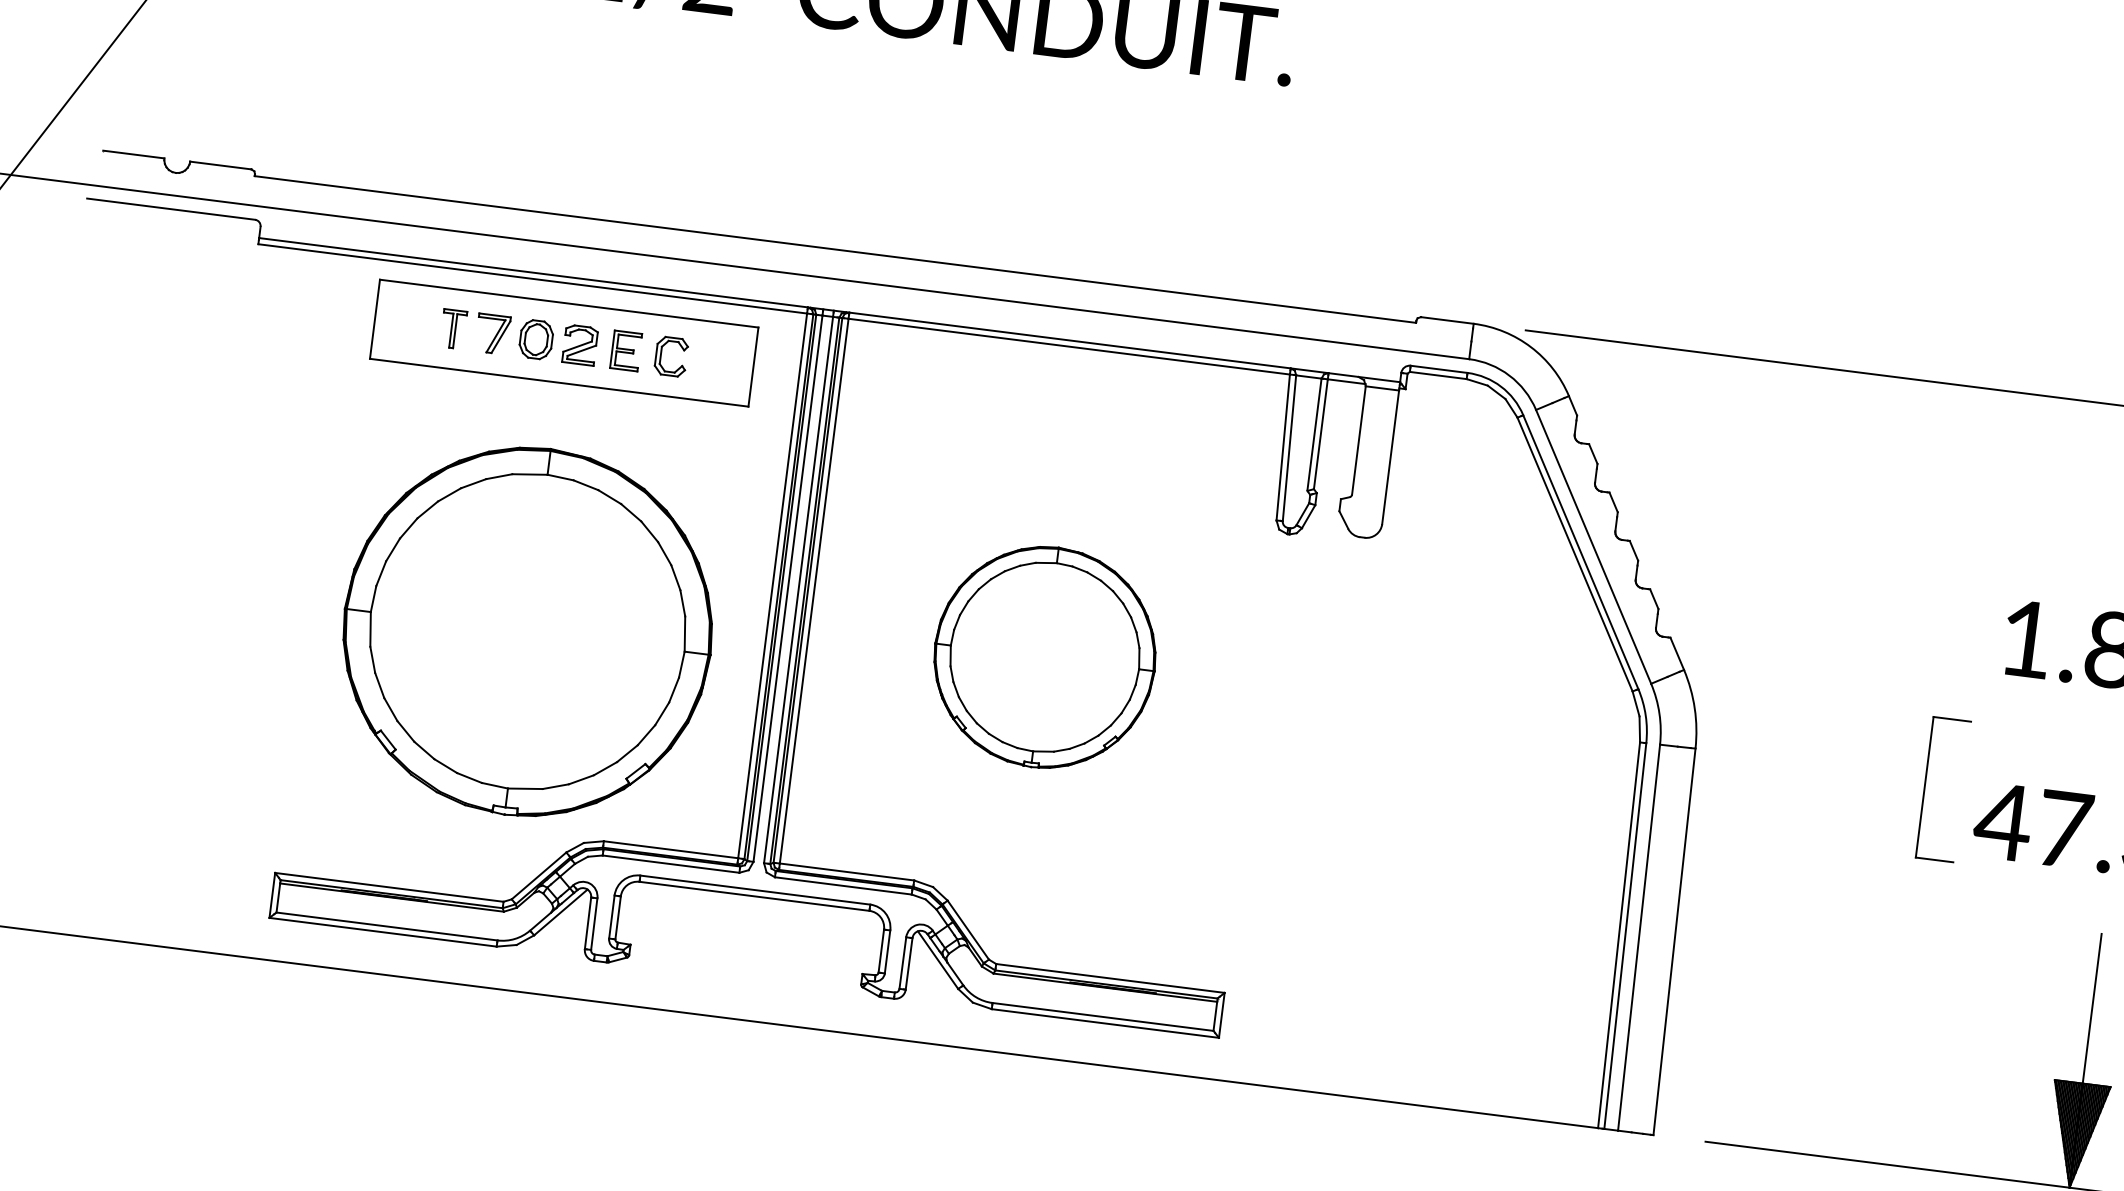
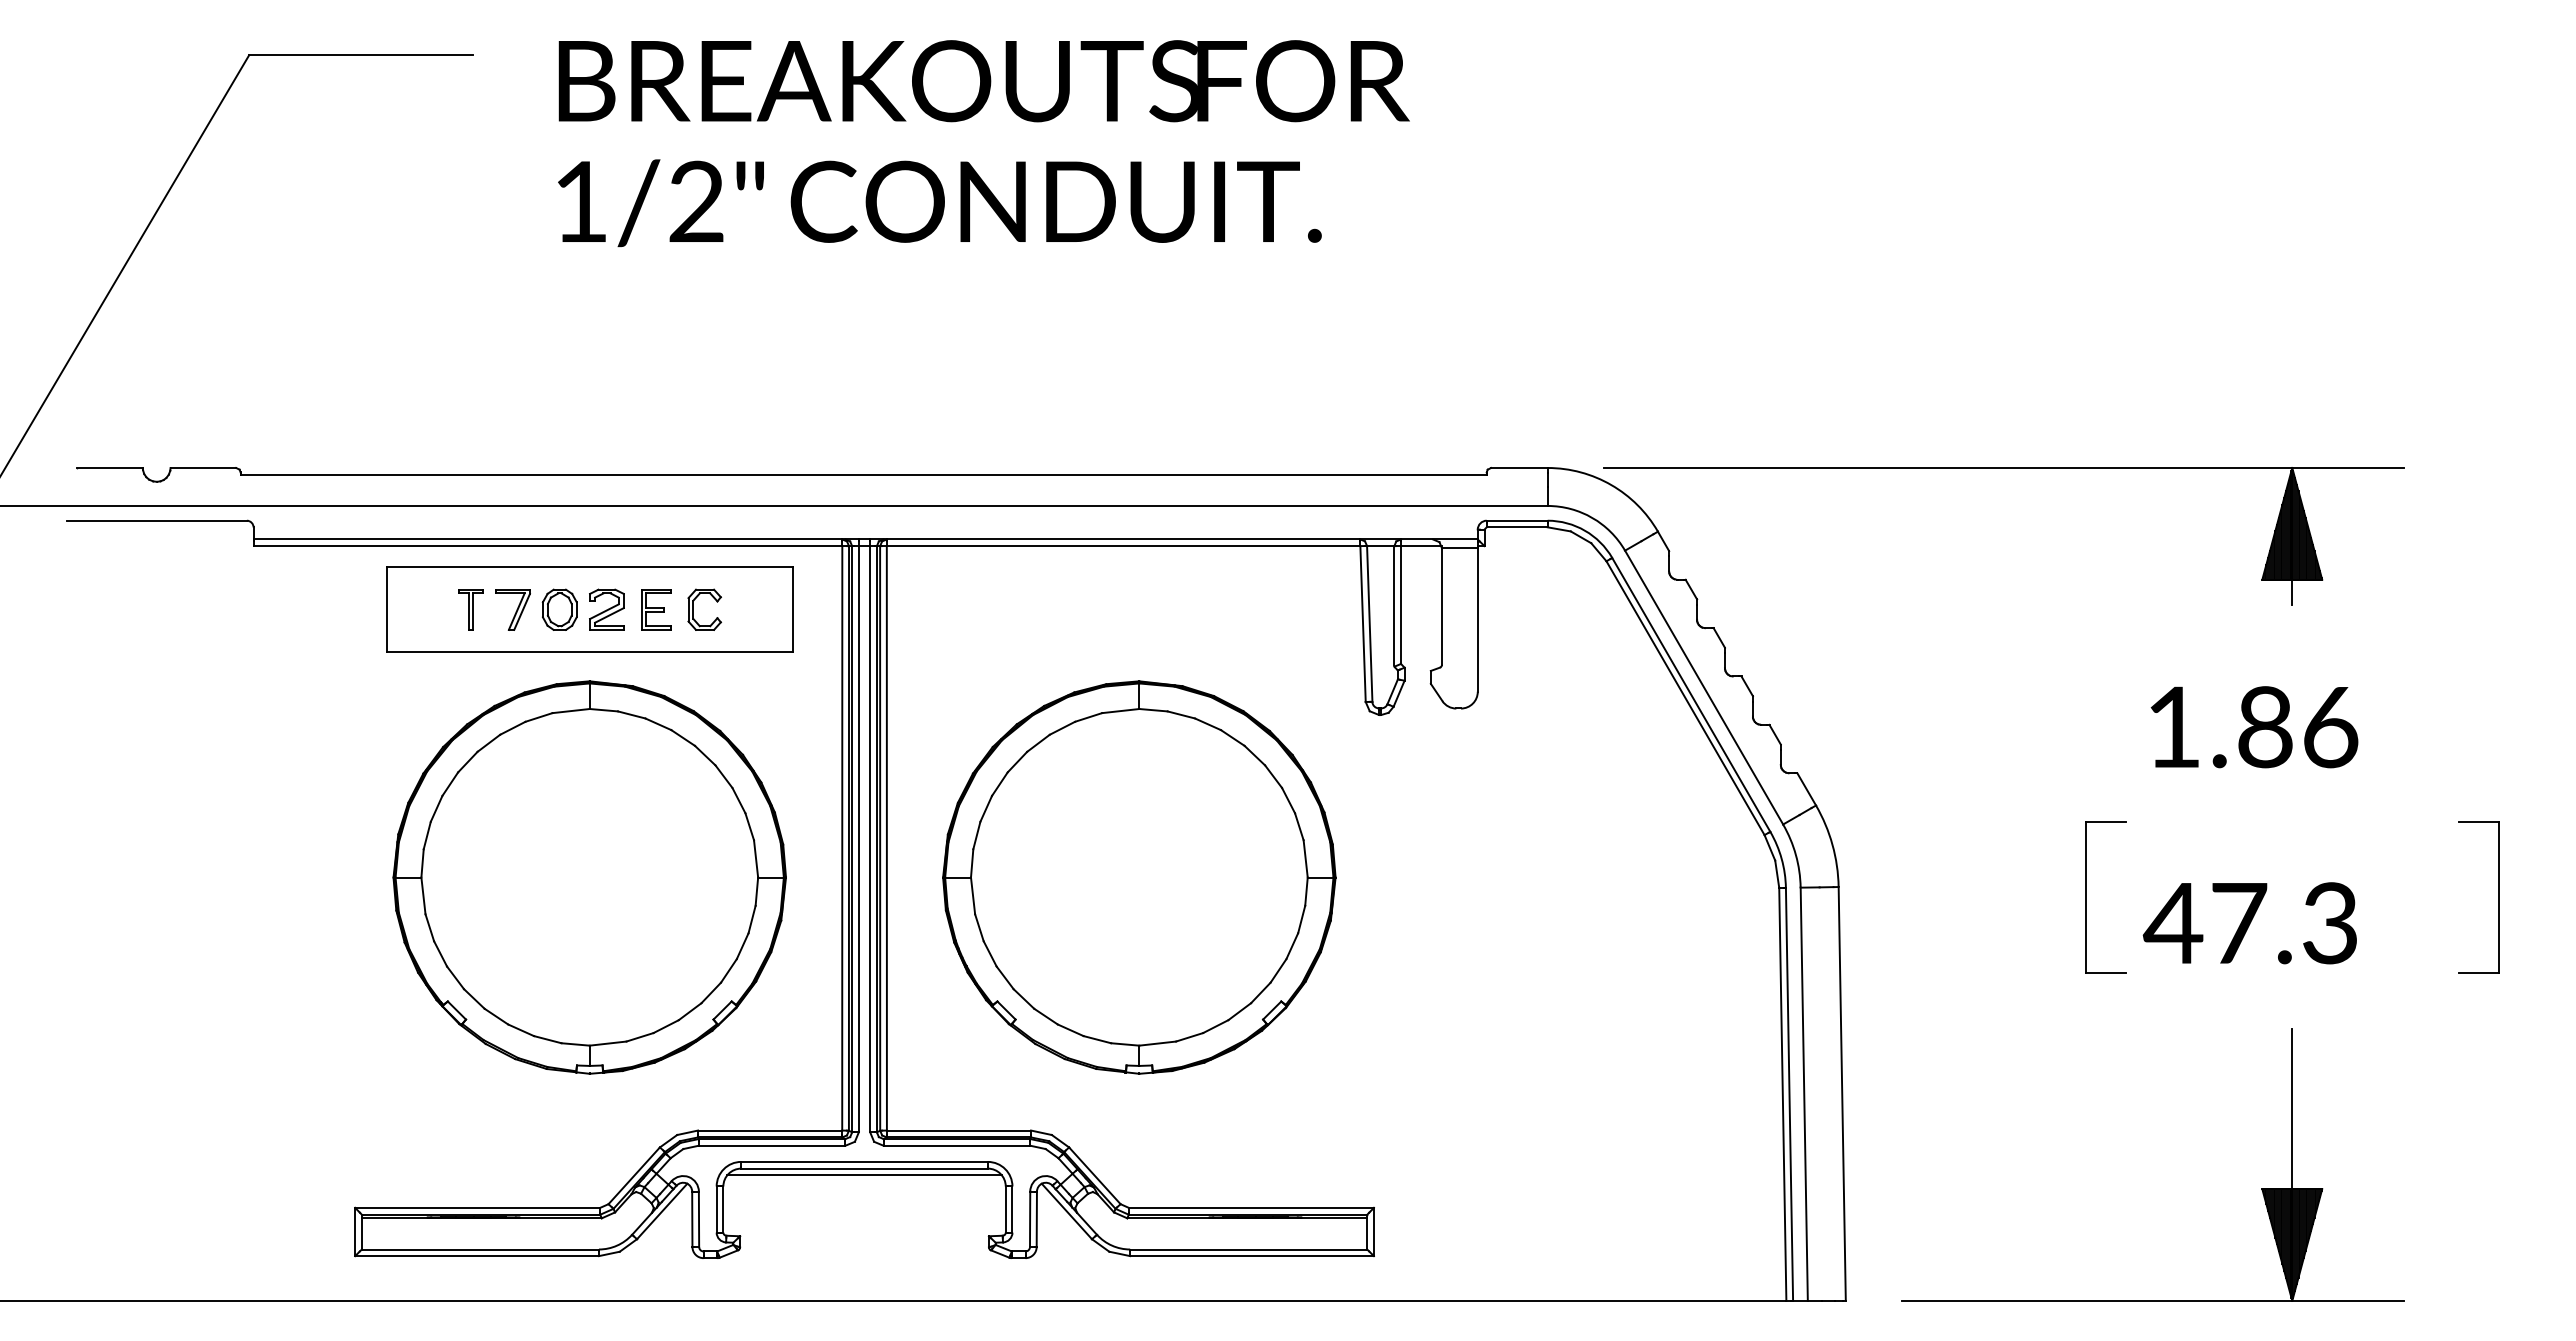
part: (527, 631) -> (589, 877), moved
part: (1045, 657) -> (1139, 877), size x1.67
line: (753, 902) -> (864, 1175), added

